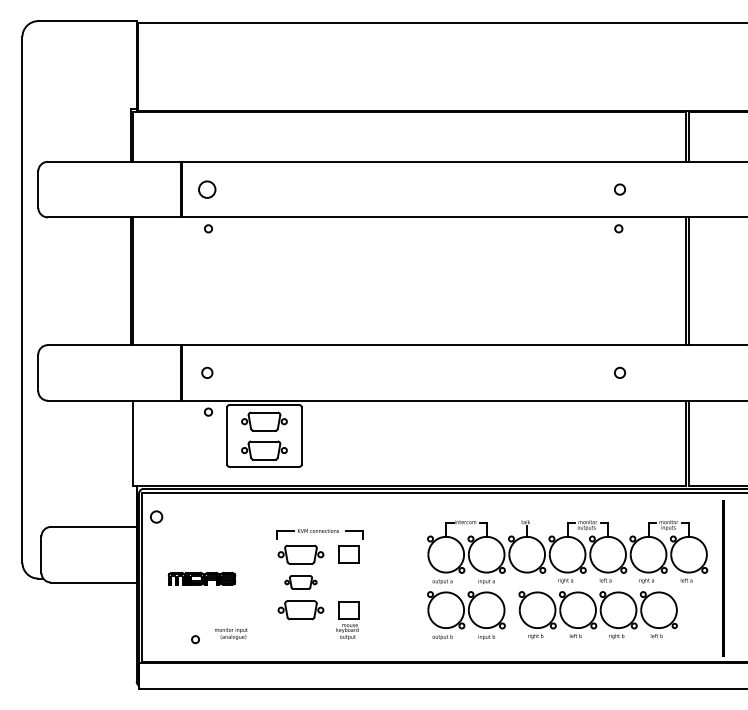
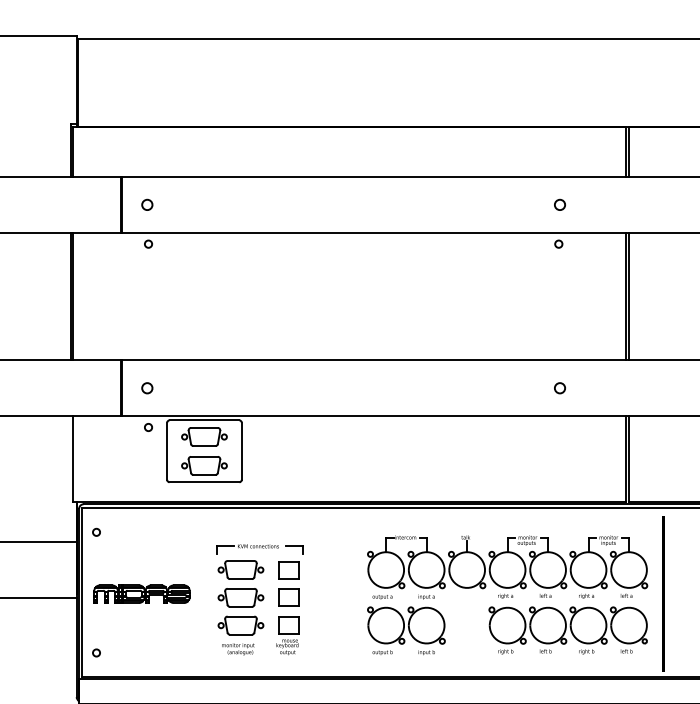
circle: (207, 189) -> (147, 204), size x0.62
circle: (156, 516) -> (96, 531), size x0.62
part: (201, 578) -> (141, 593), size x1.43
part: (300, 582) -> (240, 597), size x1.43
part: (348, 582) -> (288, 597), added
part: (597, 615) -> (567, 630), moved
text: (231, 633) -> (238, 648), moved
circle: (195, 639) -> (96, 652), moved

